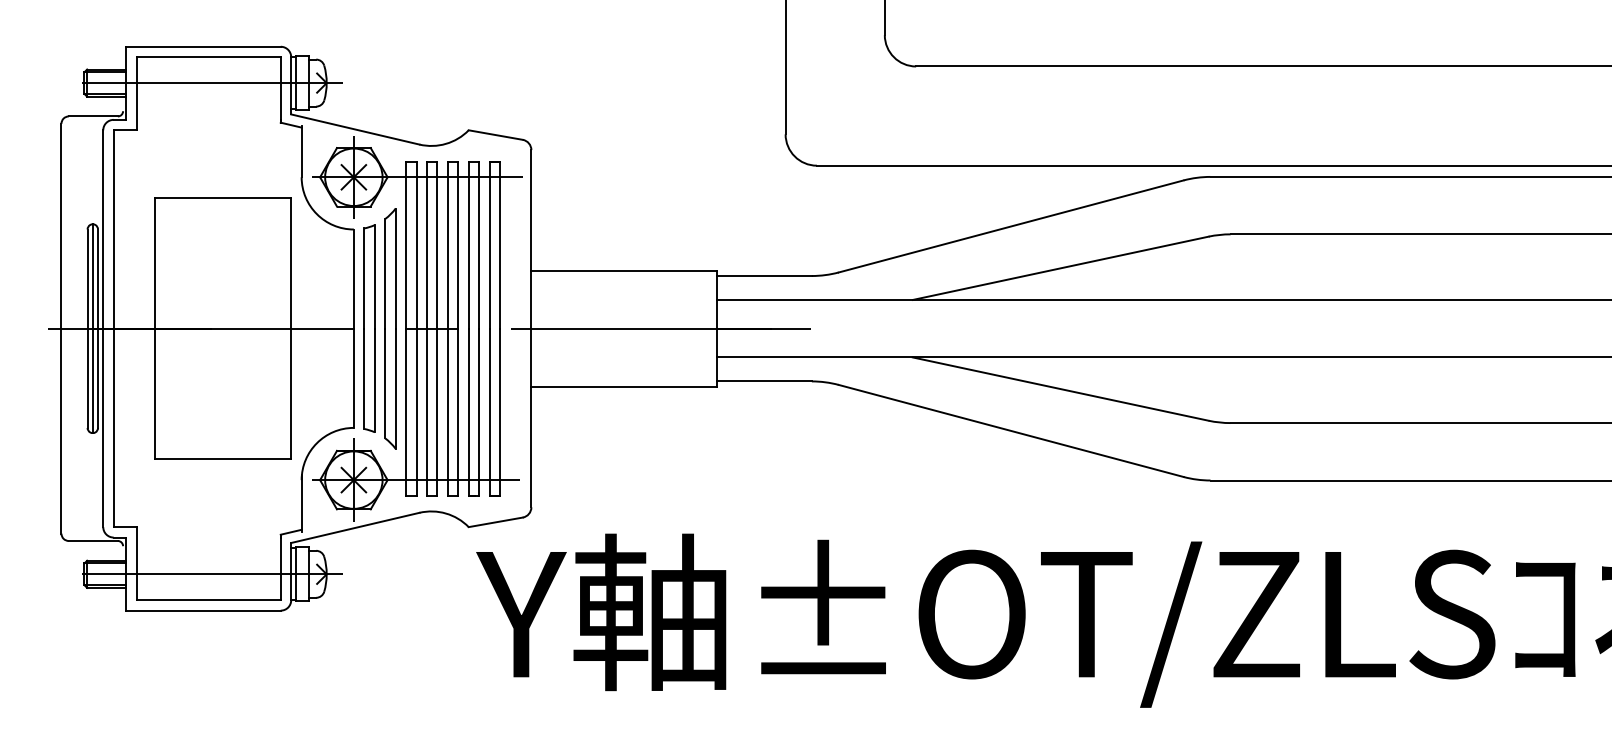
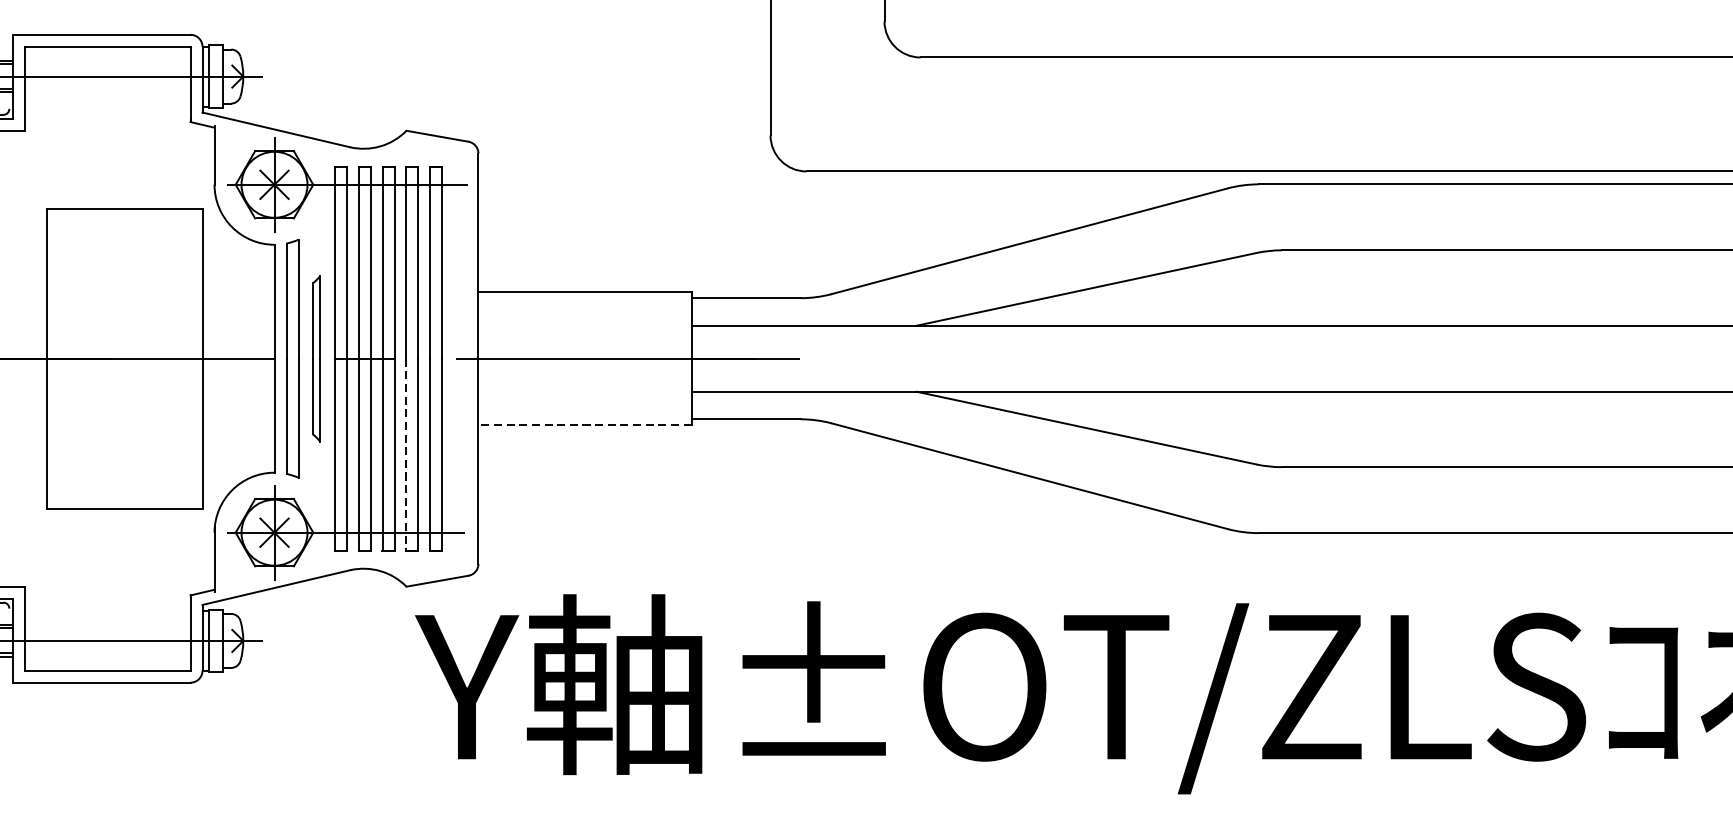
part: (390, 328) -> (316, 358), size x0.6
line: (624, 386) -> (585, 425), solid -> dashed
line: (468, 412) -> (406, 455), solid -> dashed

